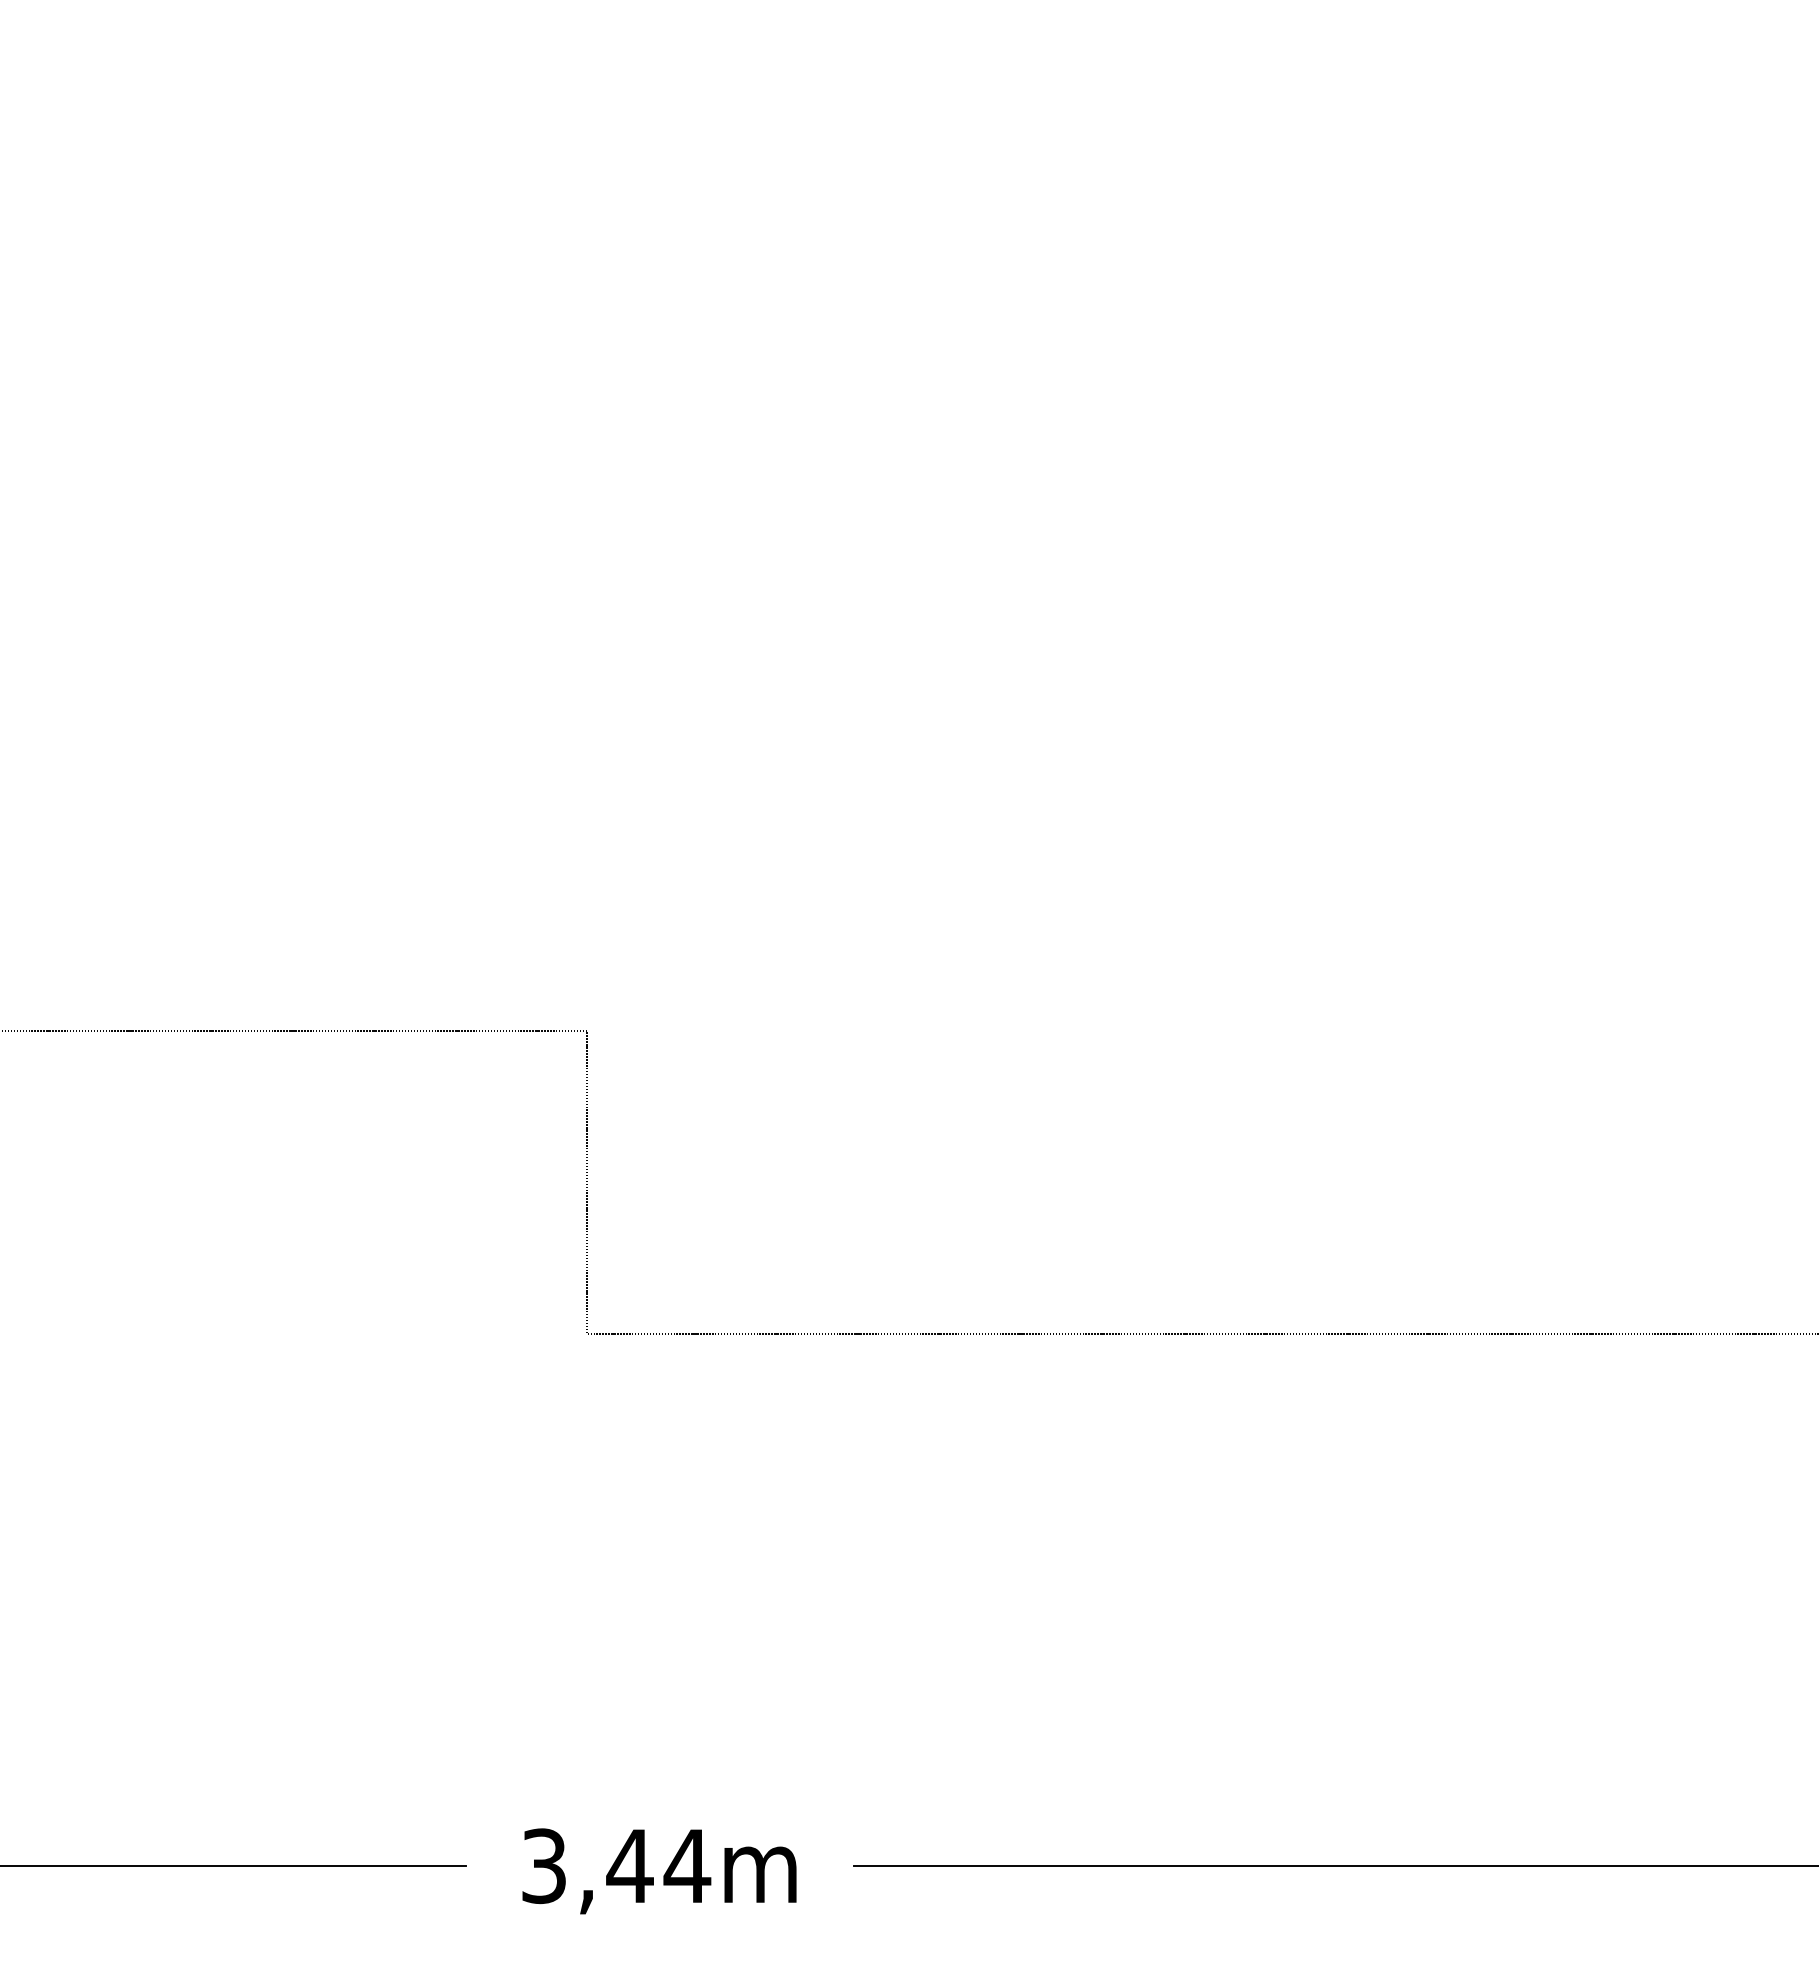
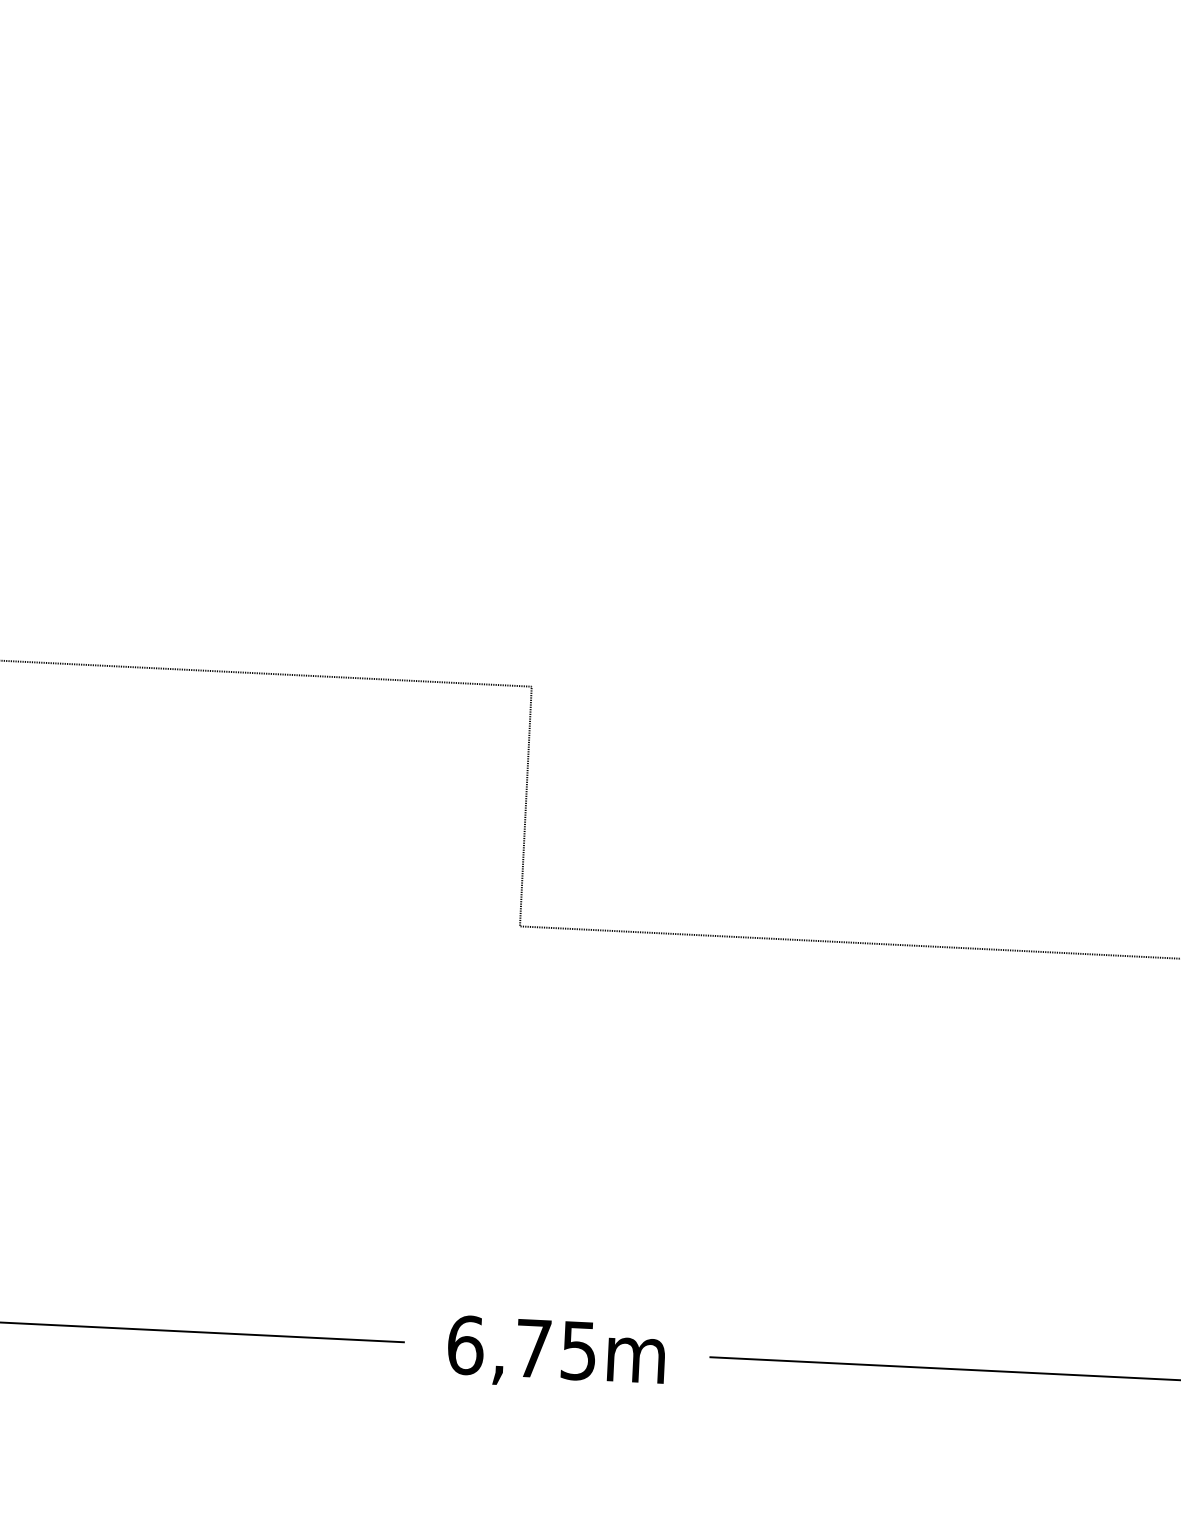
text: (616, 1866) -> (522, 1348), 3,44m -> 6,75m

